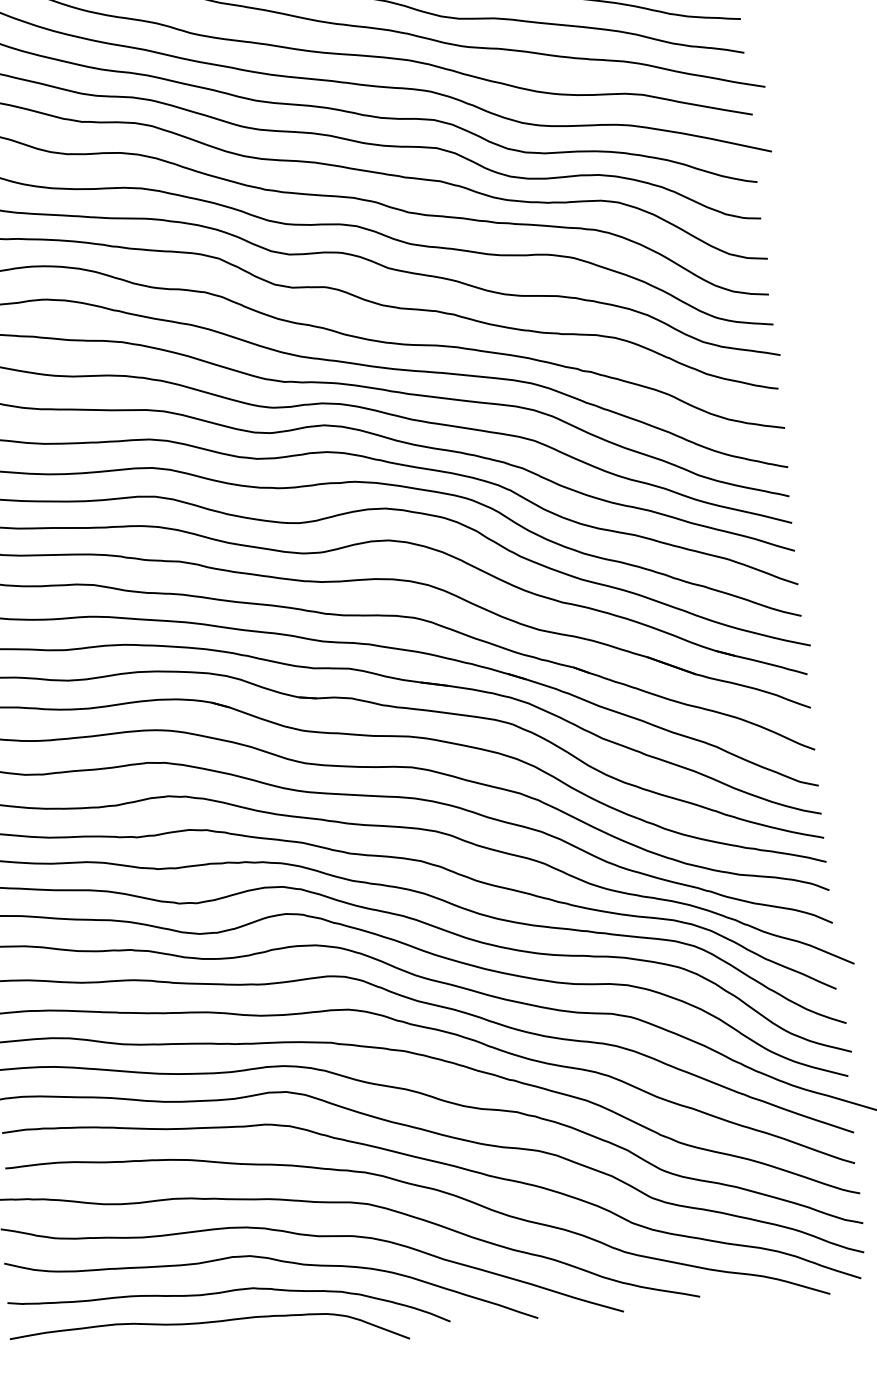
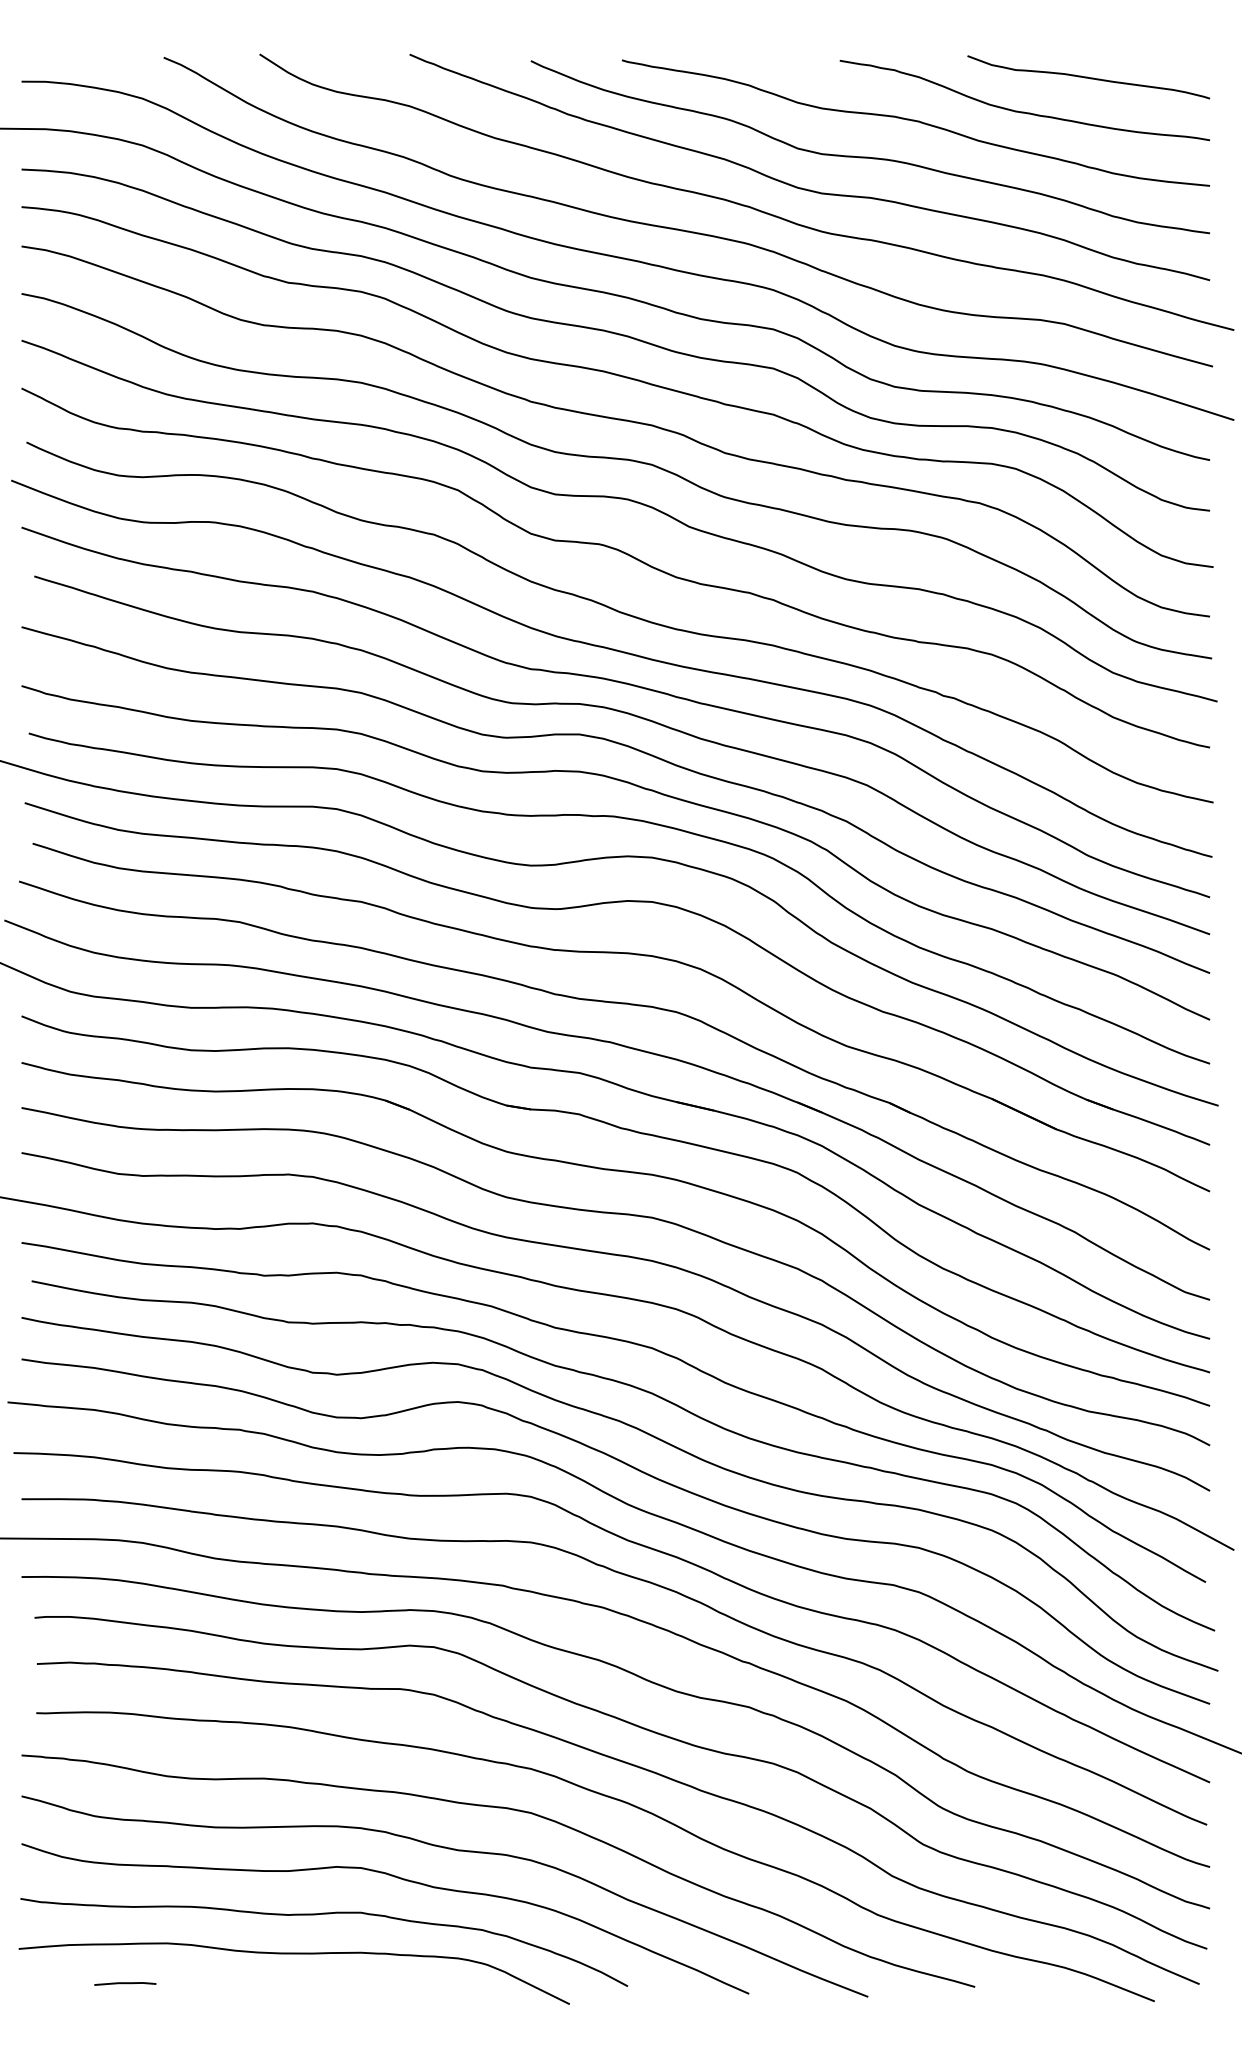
line: (89, 1356) -> (125, 1983), added

